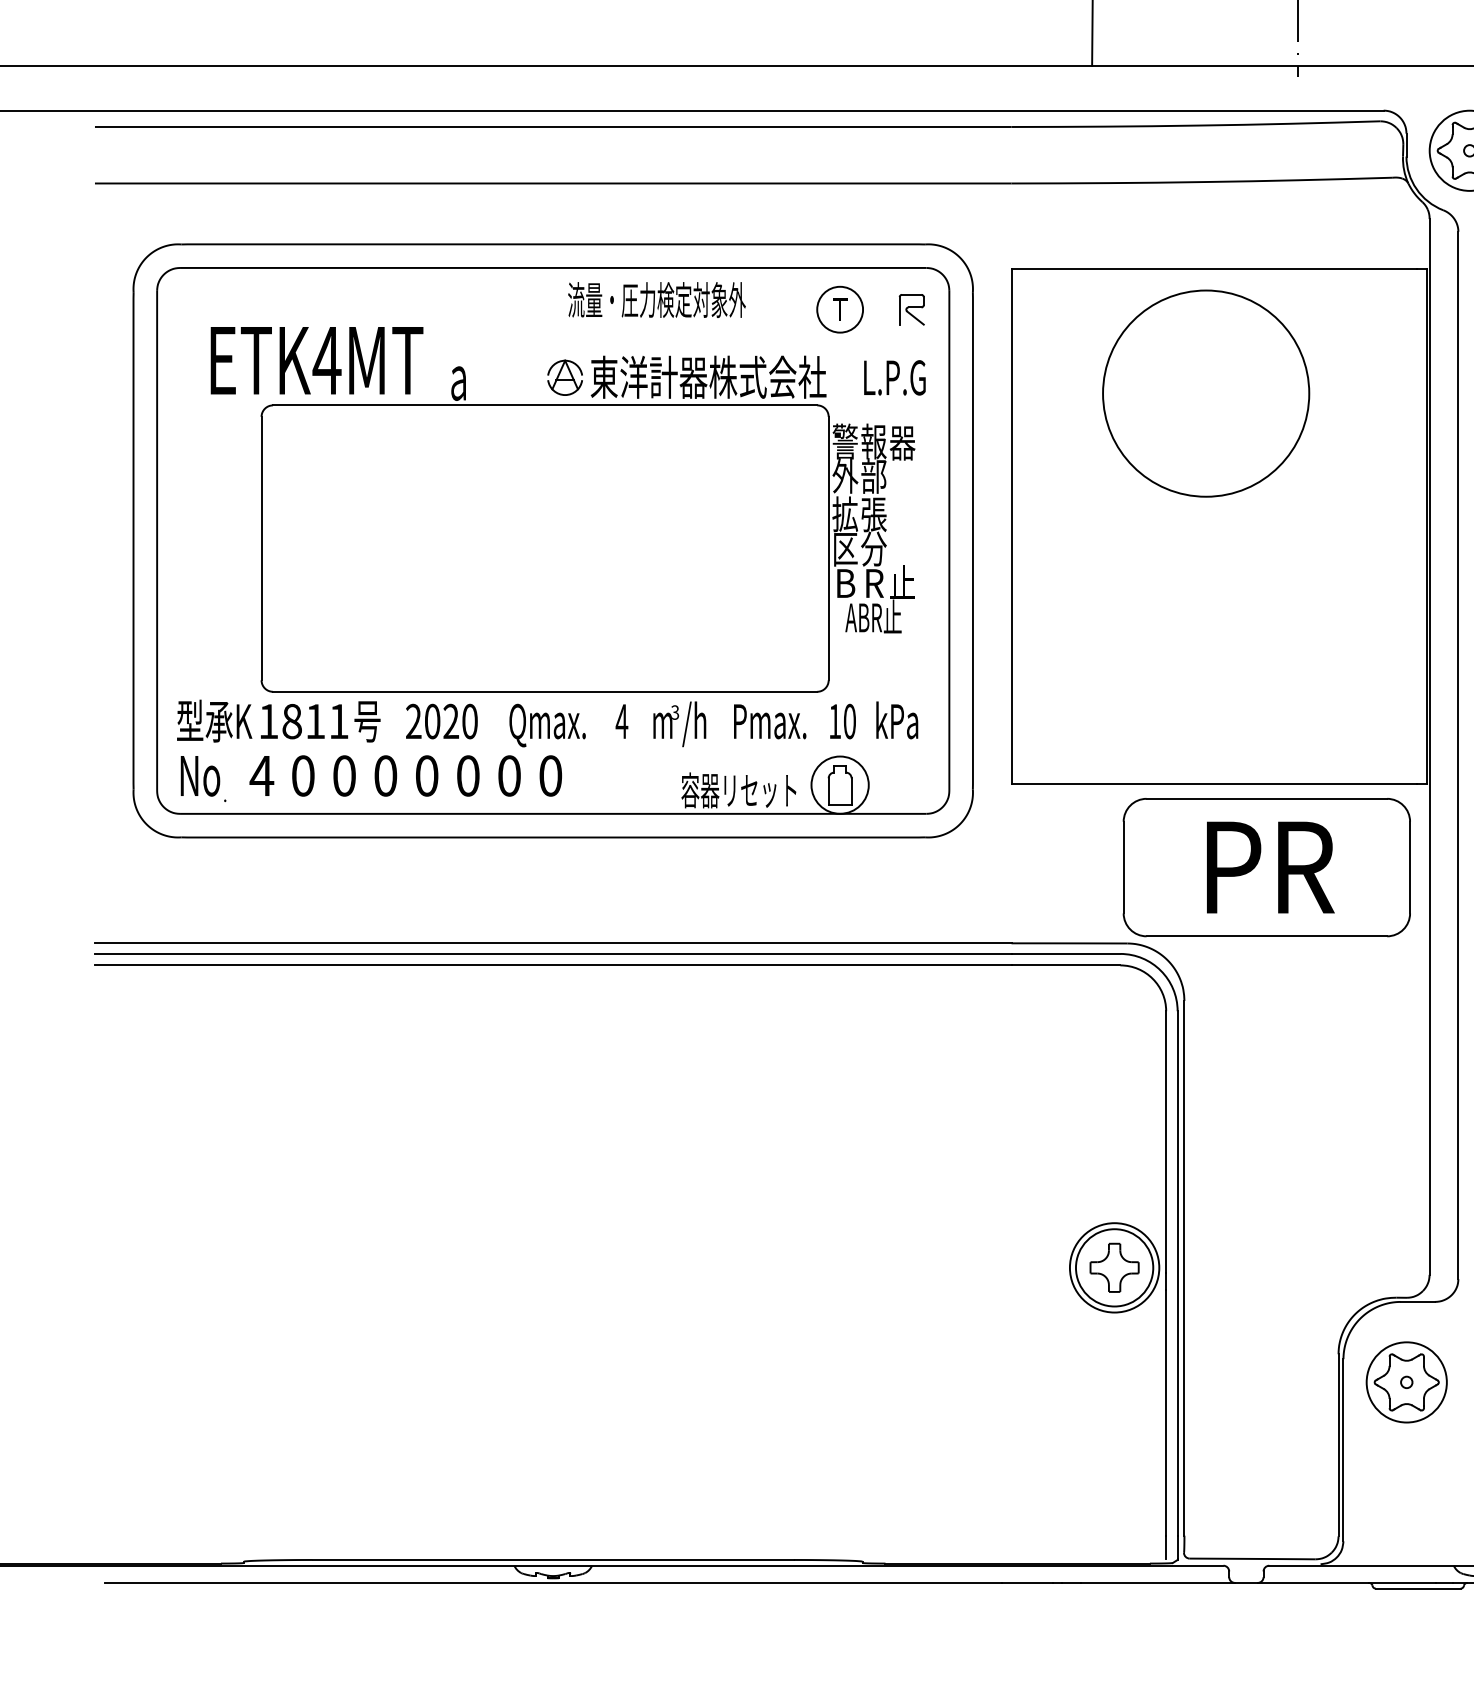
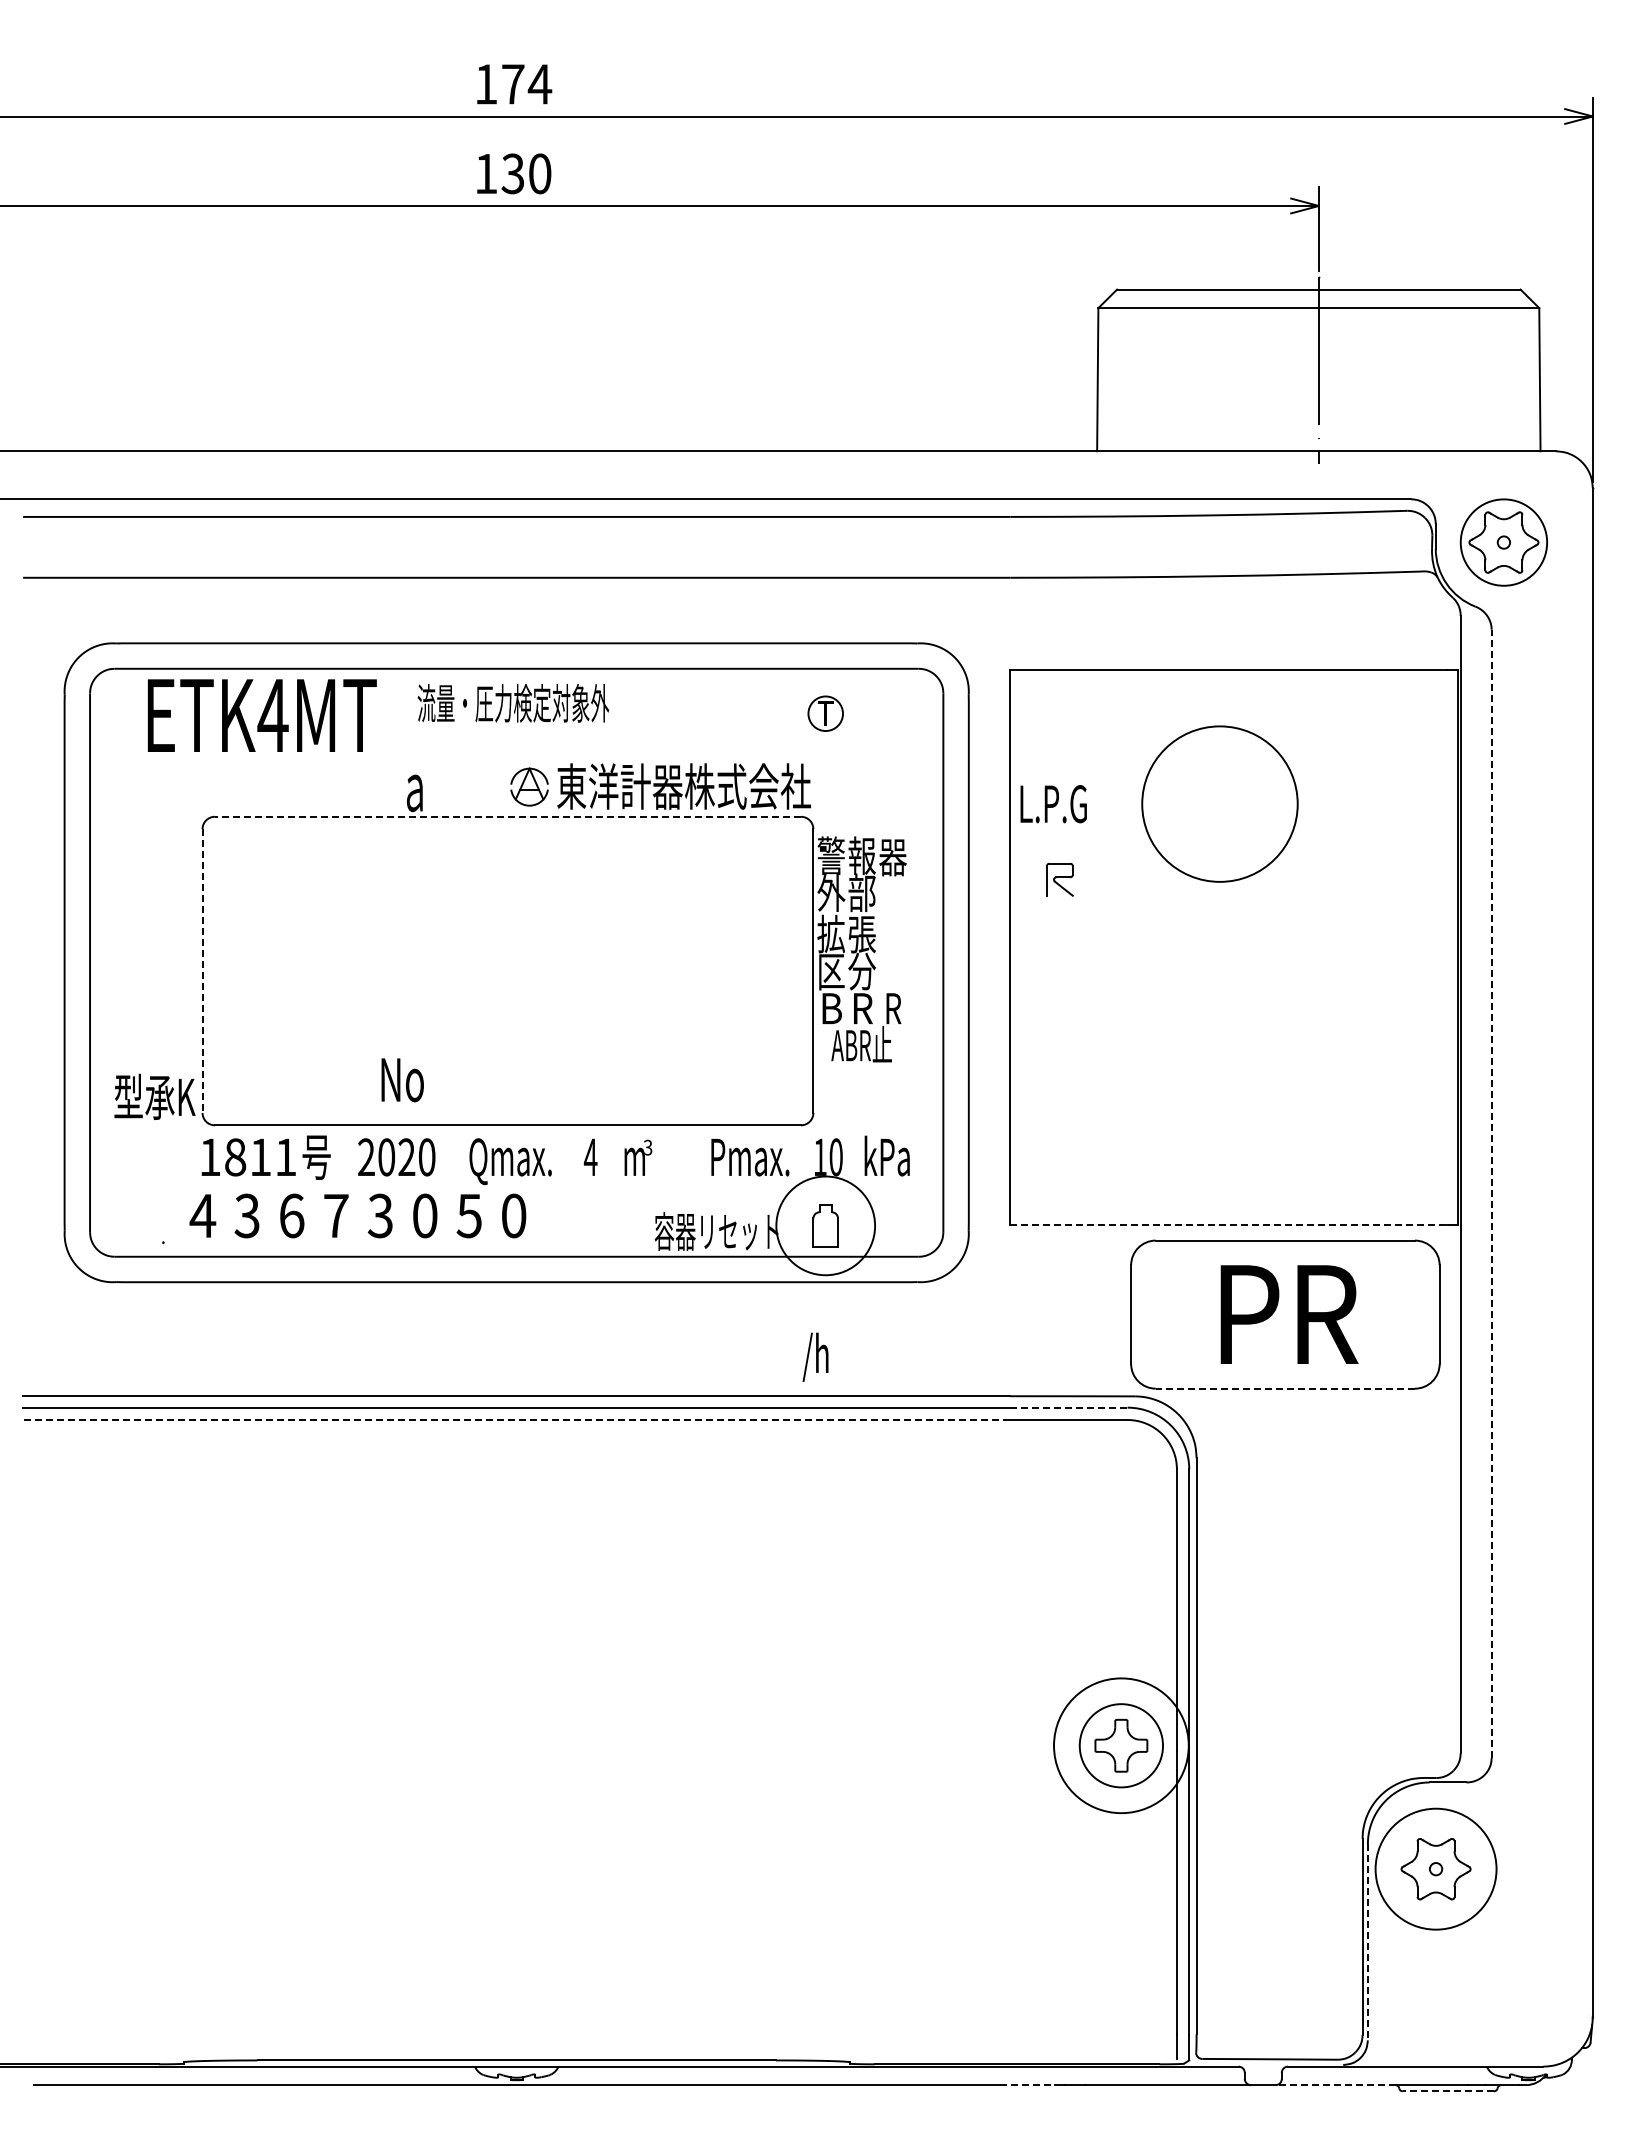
text: (657, 300) -> (513, 703), moved
circle: (839, 309) -> (825, 713), size x0.7
part: (911, 309) -> (1059, 879), moved
text: (316, 360) -> (261, 715), moved
text: (894, 378) -> (1053, 804), moved
circle: (1205, 393) -> (1219, 804), size x0.7
line: (544, 405) -> (507, 816), solid -> dashed
line: (261, 549) -> (202, 971), solid -> dashed
text: (902, 581) -> (892, 1006), 止 -> R
text: (214, 720) -> (154, 1096), moved
text: (694, 723) -> (815, 1356), moved
line: (1458, 755) -> (1491, 1193), solid -> dashed
text: (302, 775) -> (246, 1215), 0 -> 3
text: (345, 775) -> (292, 1215), 0 -> 6
text: (385, 775) -> (336, 1215), 0 -> 7
text: (425, 775) -> (379, 1215), 0 -> 3
text: (508, 775) -> (468, 1215), 0 -> 5
text: (200, 776) -> (402, 1080), moved
circle: (839, 784) -> (825, 1225), size x1.6
line: (1214, 784) -> (1228, 1225), solid -> dashed
line: (1266, 936) -> (1285, 1388), solid -> dashed
line: (1065, 953) -> (1068, 1407), solid -> dashed
line: (553, 965) -> (516, 1420), solid -> dashed
circle: (1114, 1267) -> (1121, 1745), size x1.4
circle: (1406, 1382) -> (1435, 1869), size x1.4
line: (1343, 1450) -> (1367, 1942), solid -> dashed
line: (1027, 1583) -> (1027, 2085), solid -> dashed
line: (1313, 1583) -> (1335, 2085), solid -> dashed
line: (1418, 1588) -> (1448, 2091), solid -> dashed

